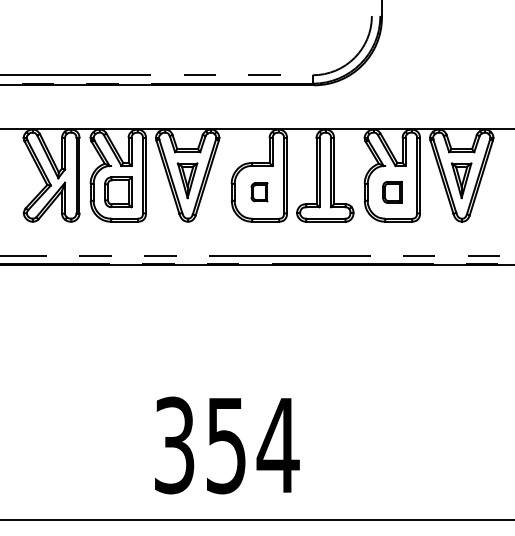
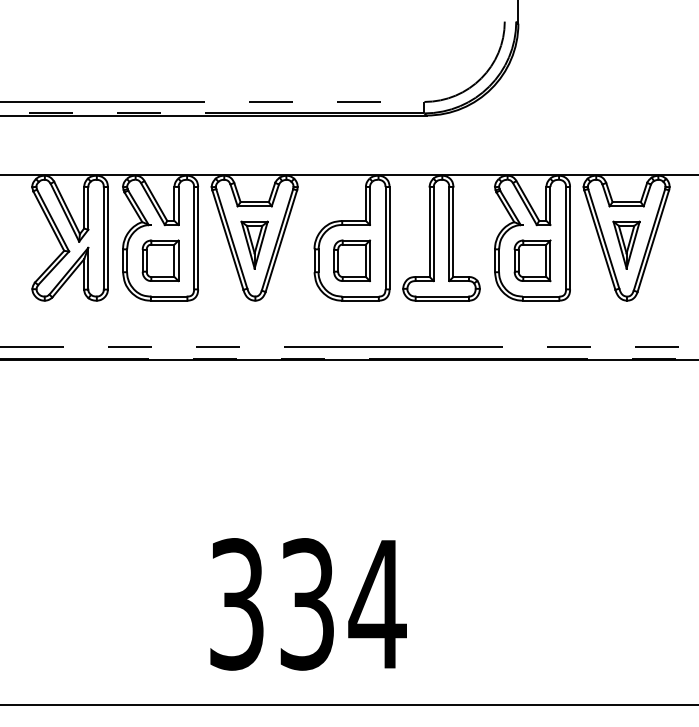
part: (259, 192) -> (352, 261), size x1.67
part: (392, 192) -> (532, 261), size x1.43
text: (226, 445) -> (307, 604), 354 -> 334

